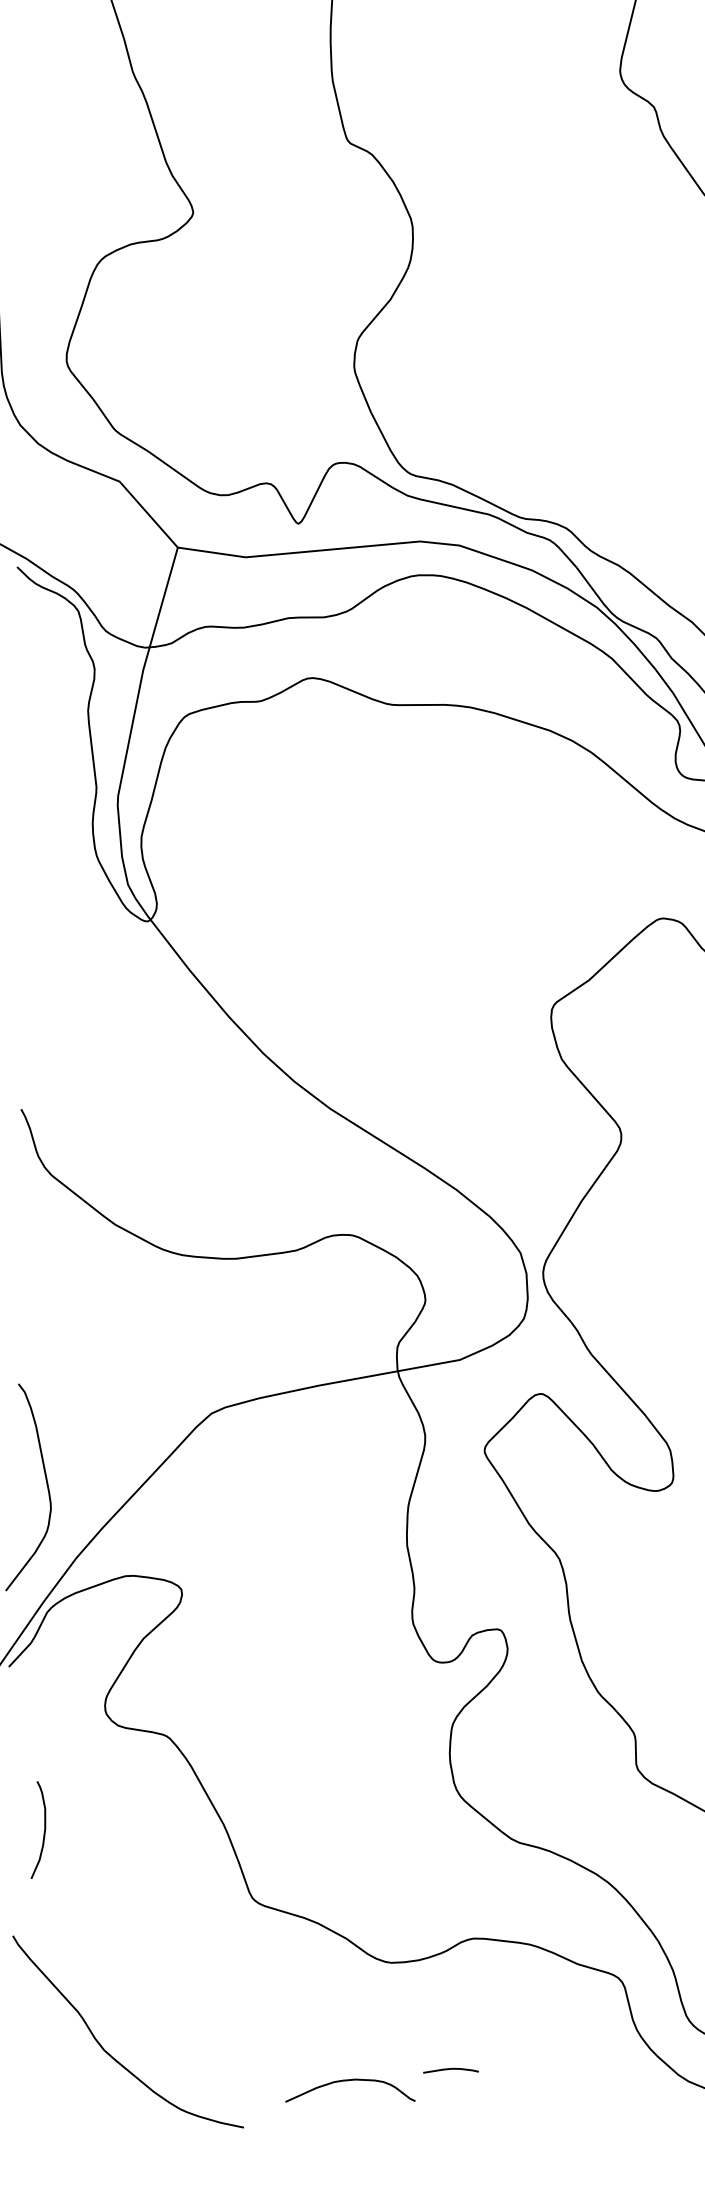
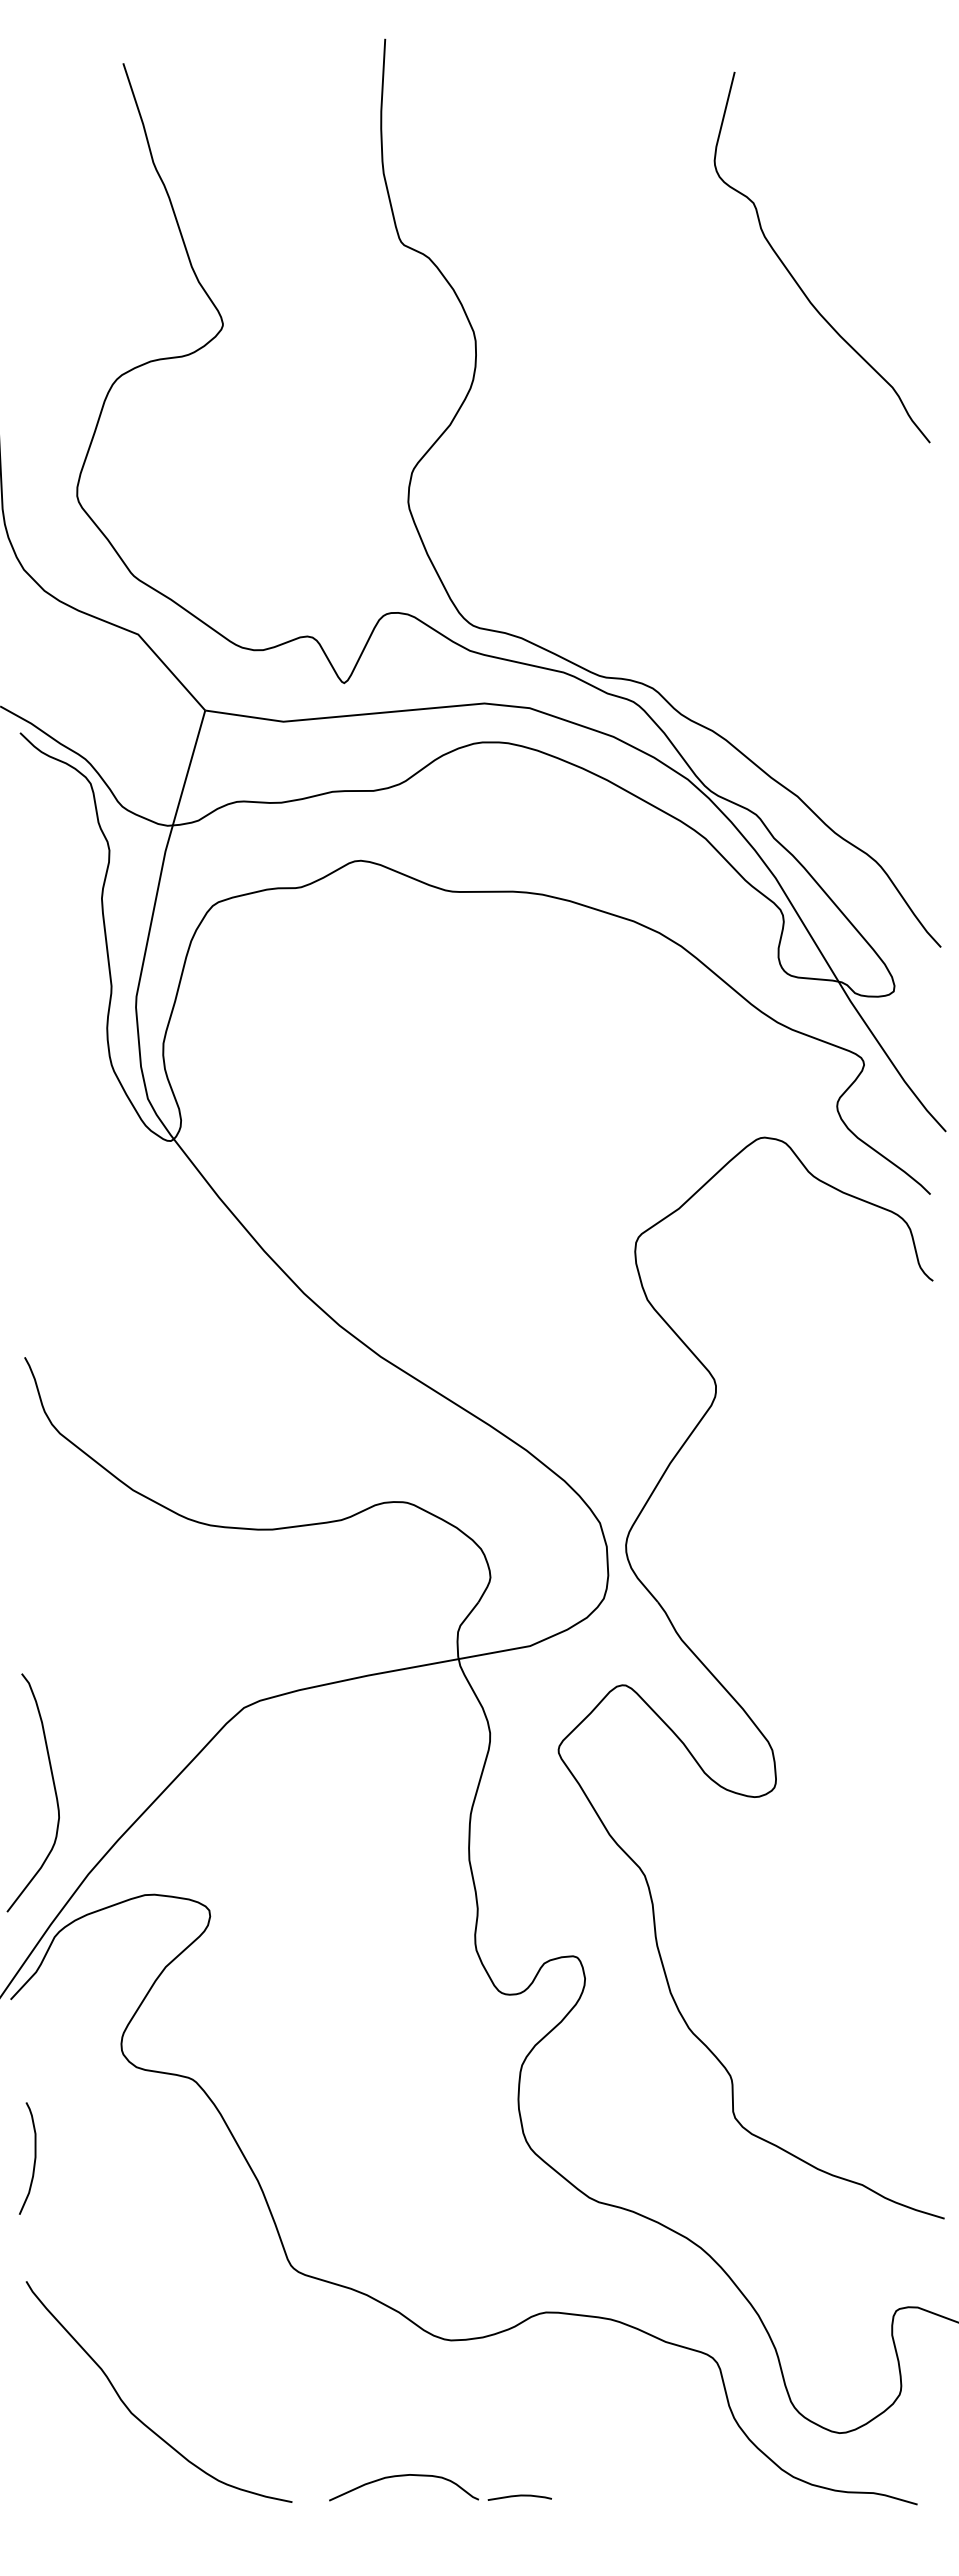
curve: (44, 1830) -> (34, 2158), moved
curve: (111, 2054) -> (139, 2418), moved
curve: (450, 2069) -> (519, 2496), moved

